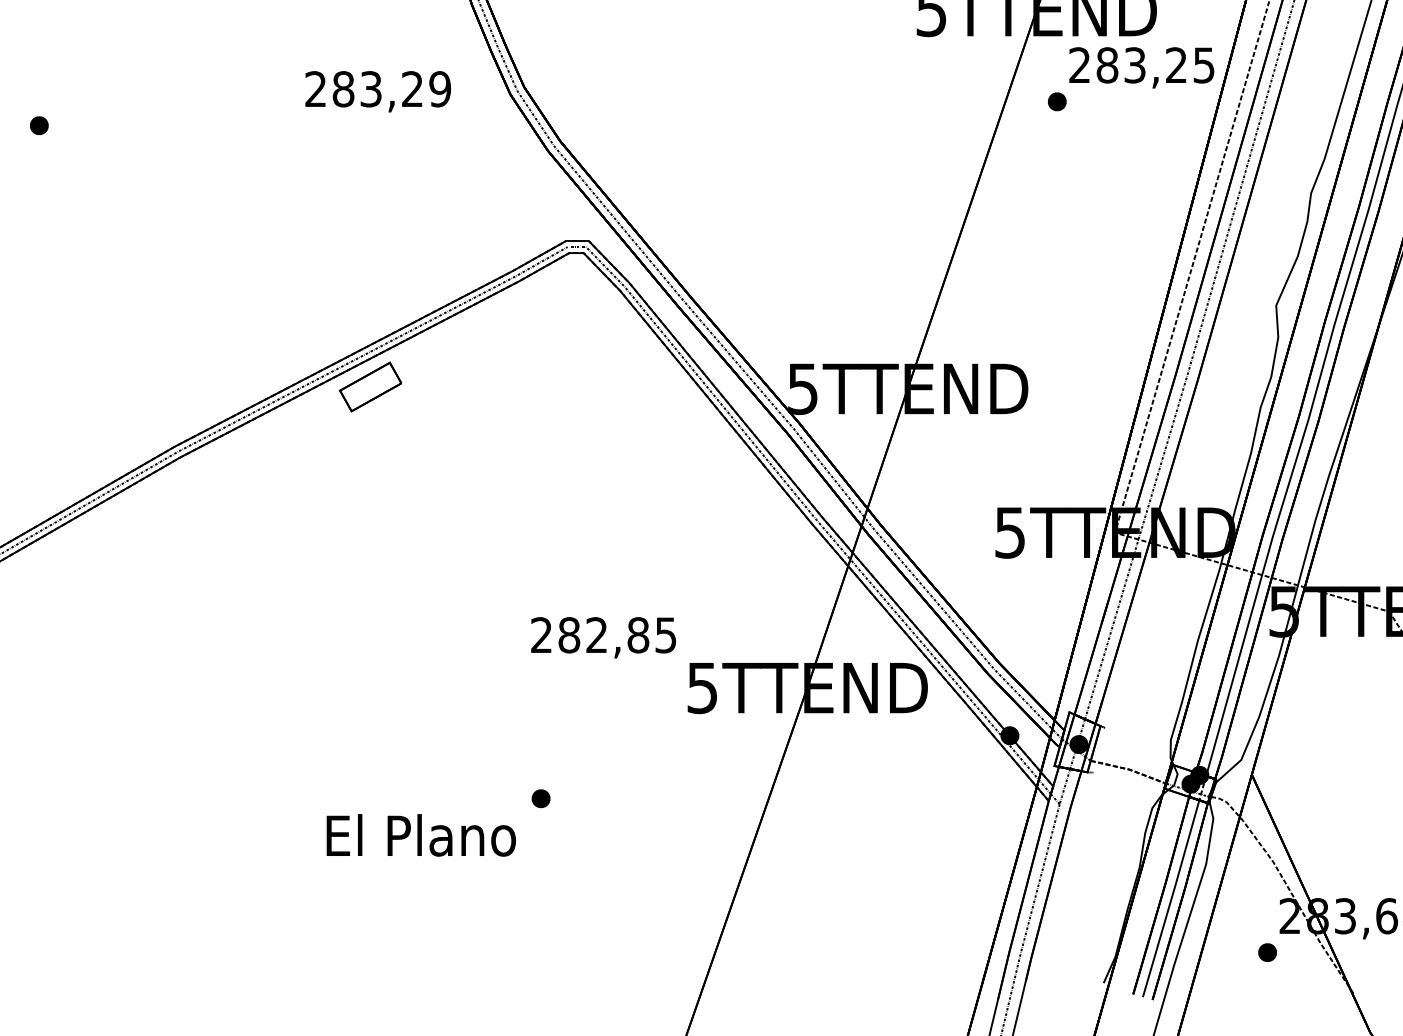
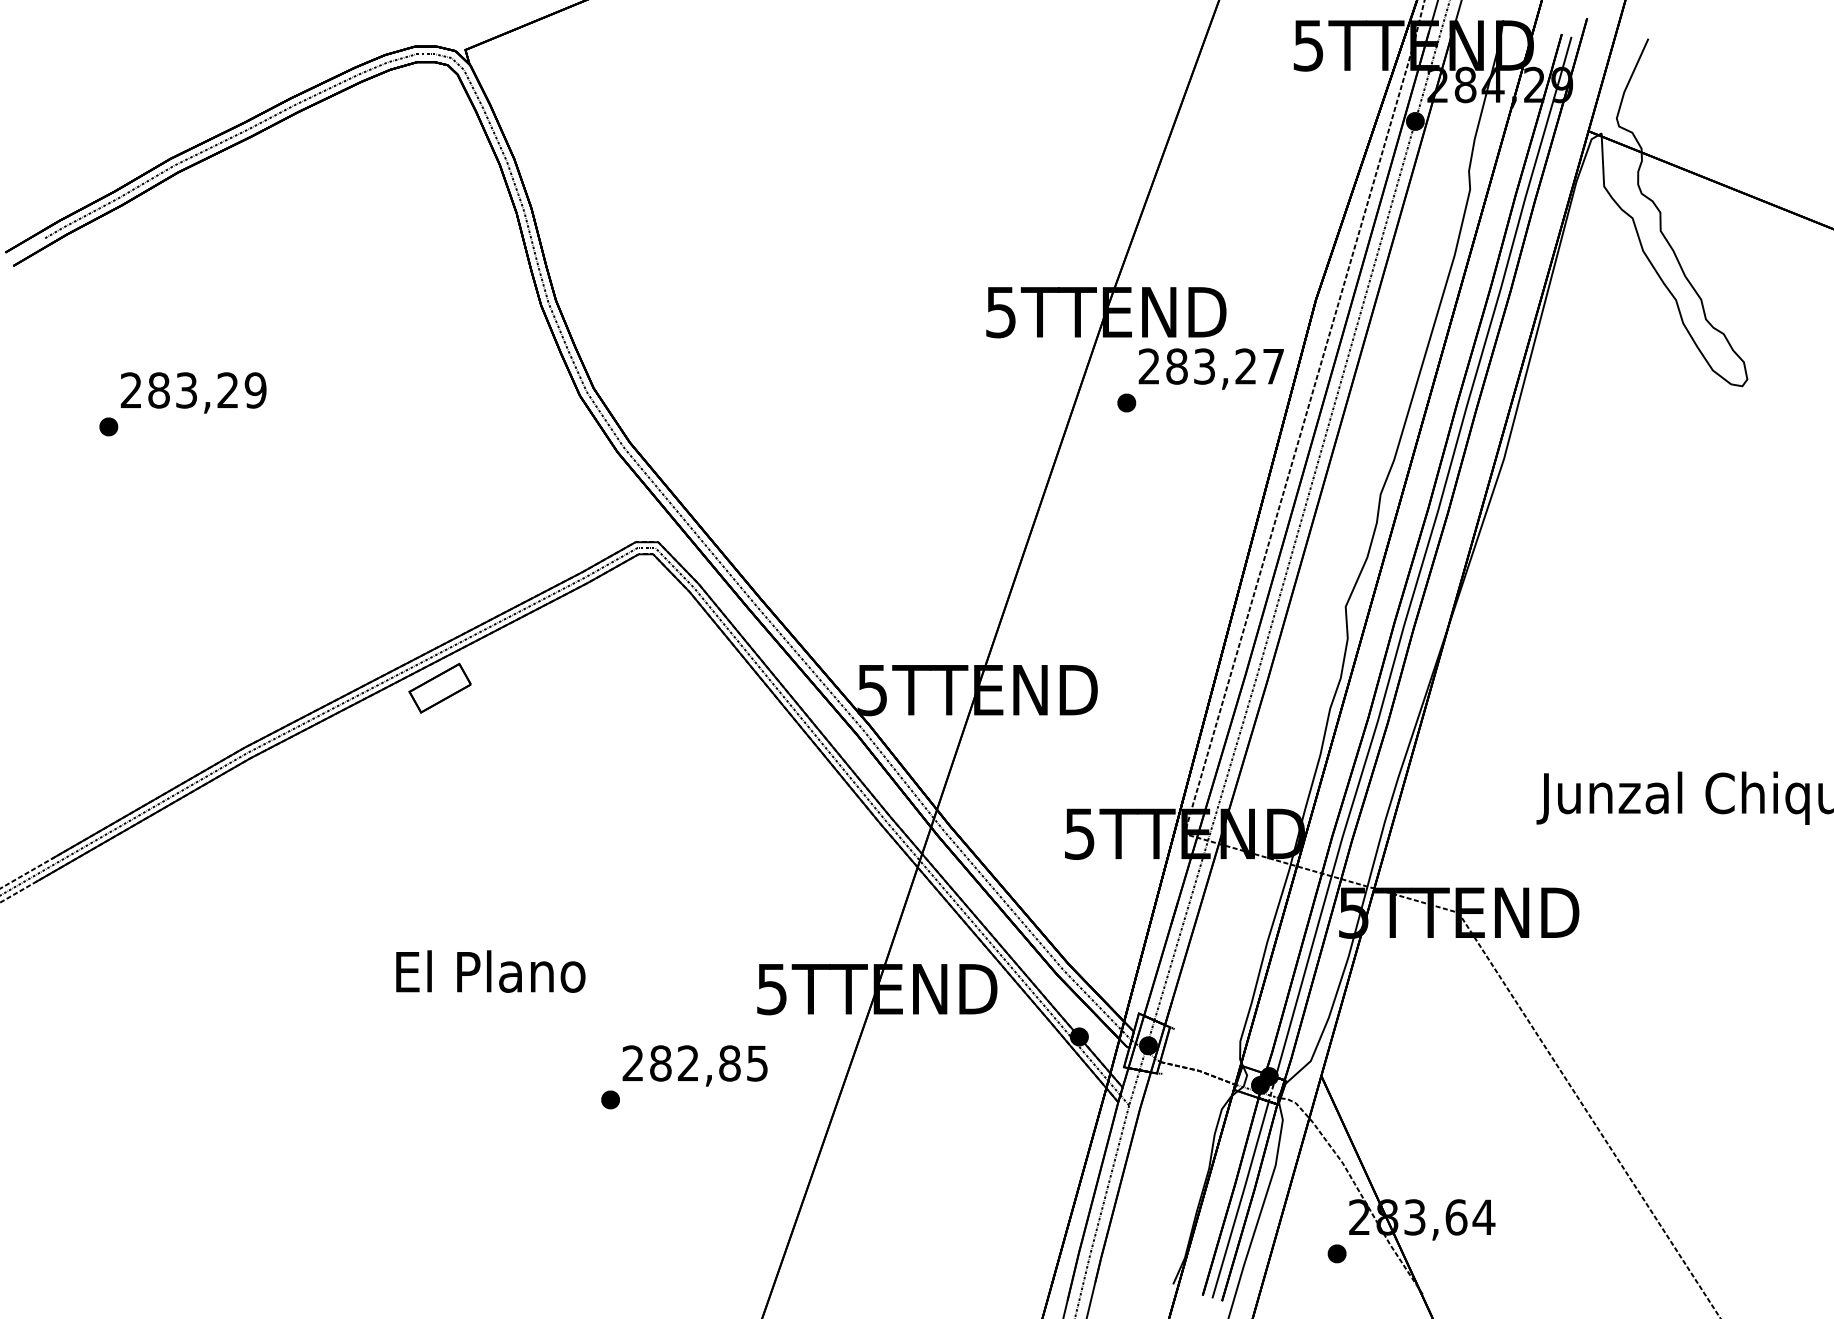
text: (1204, 65) -> (1273, 366), 283,25 -> 283,27
text: (378, 91) -> (193, 392), moved
text: (603, 637) -> (694, 1065), moved
text: (421, 835) -> (490, 971), moved

